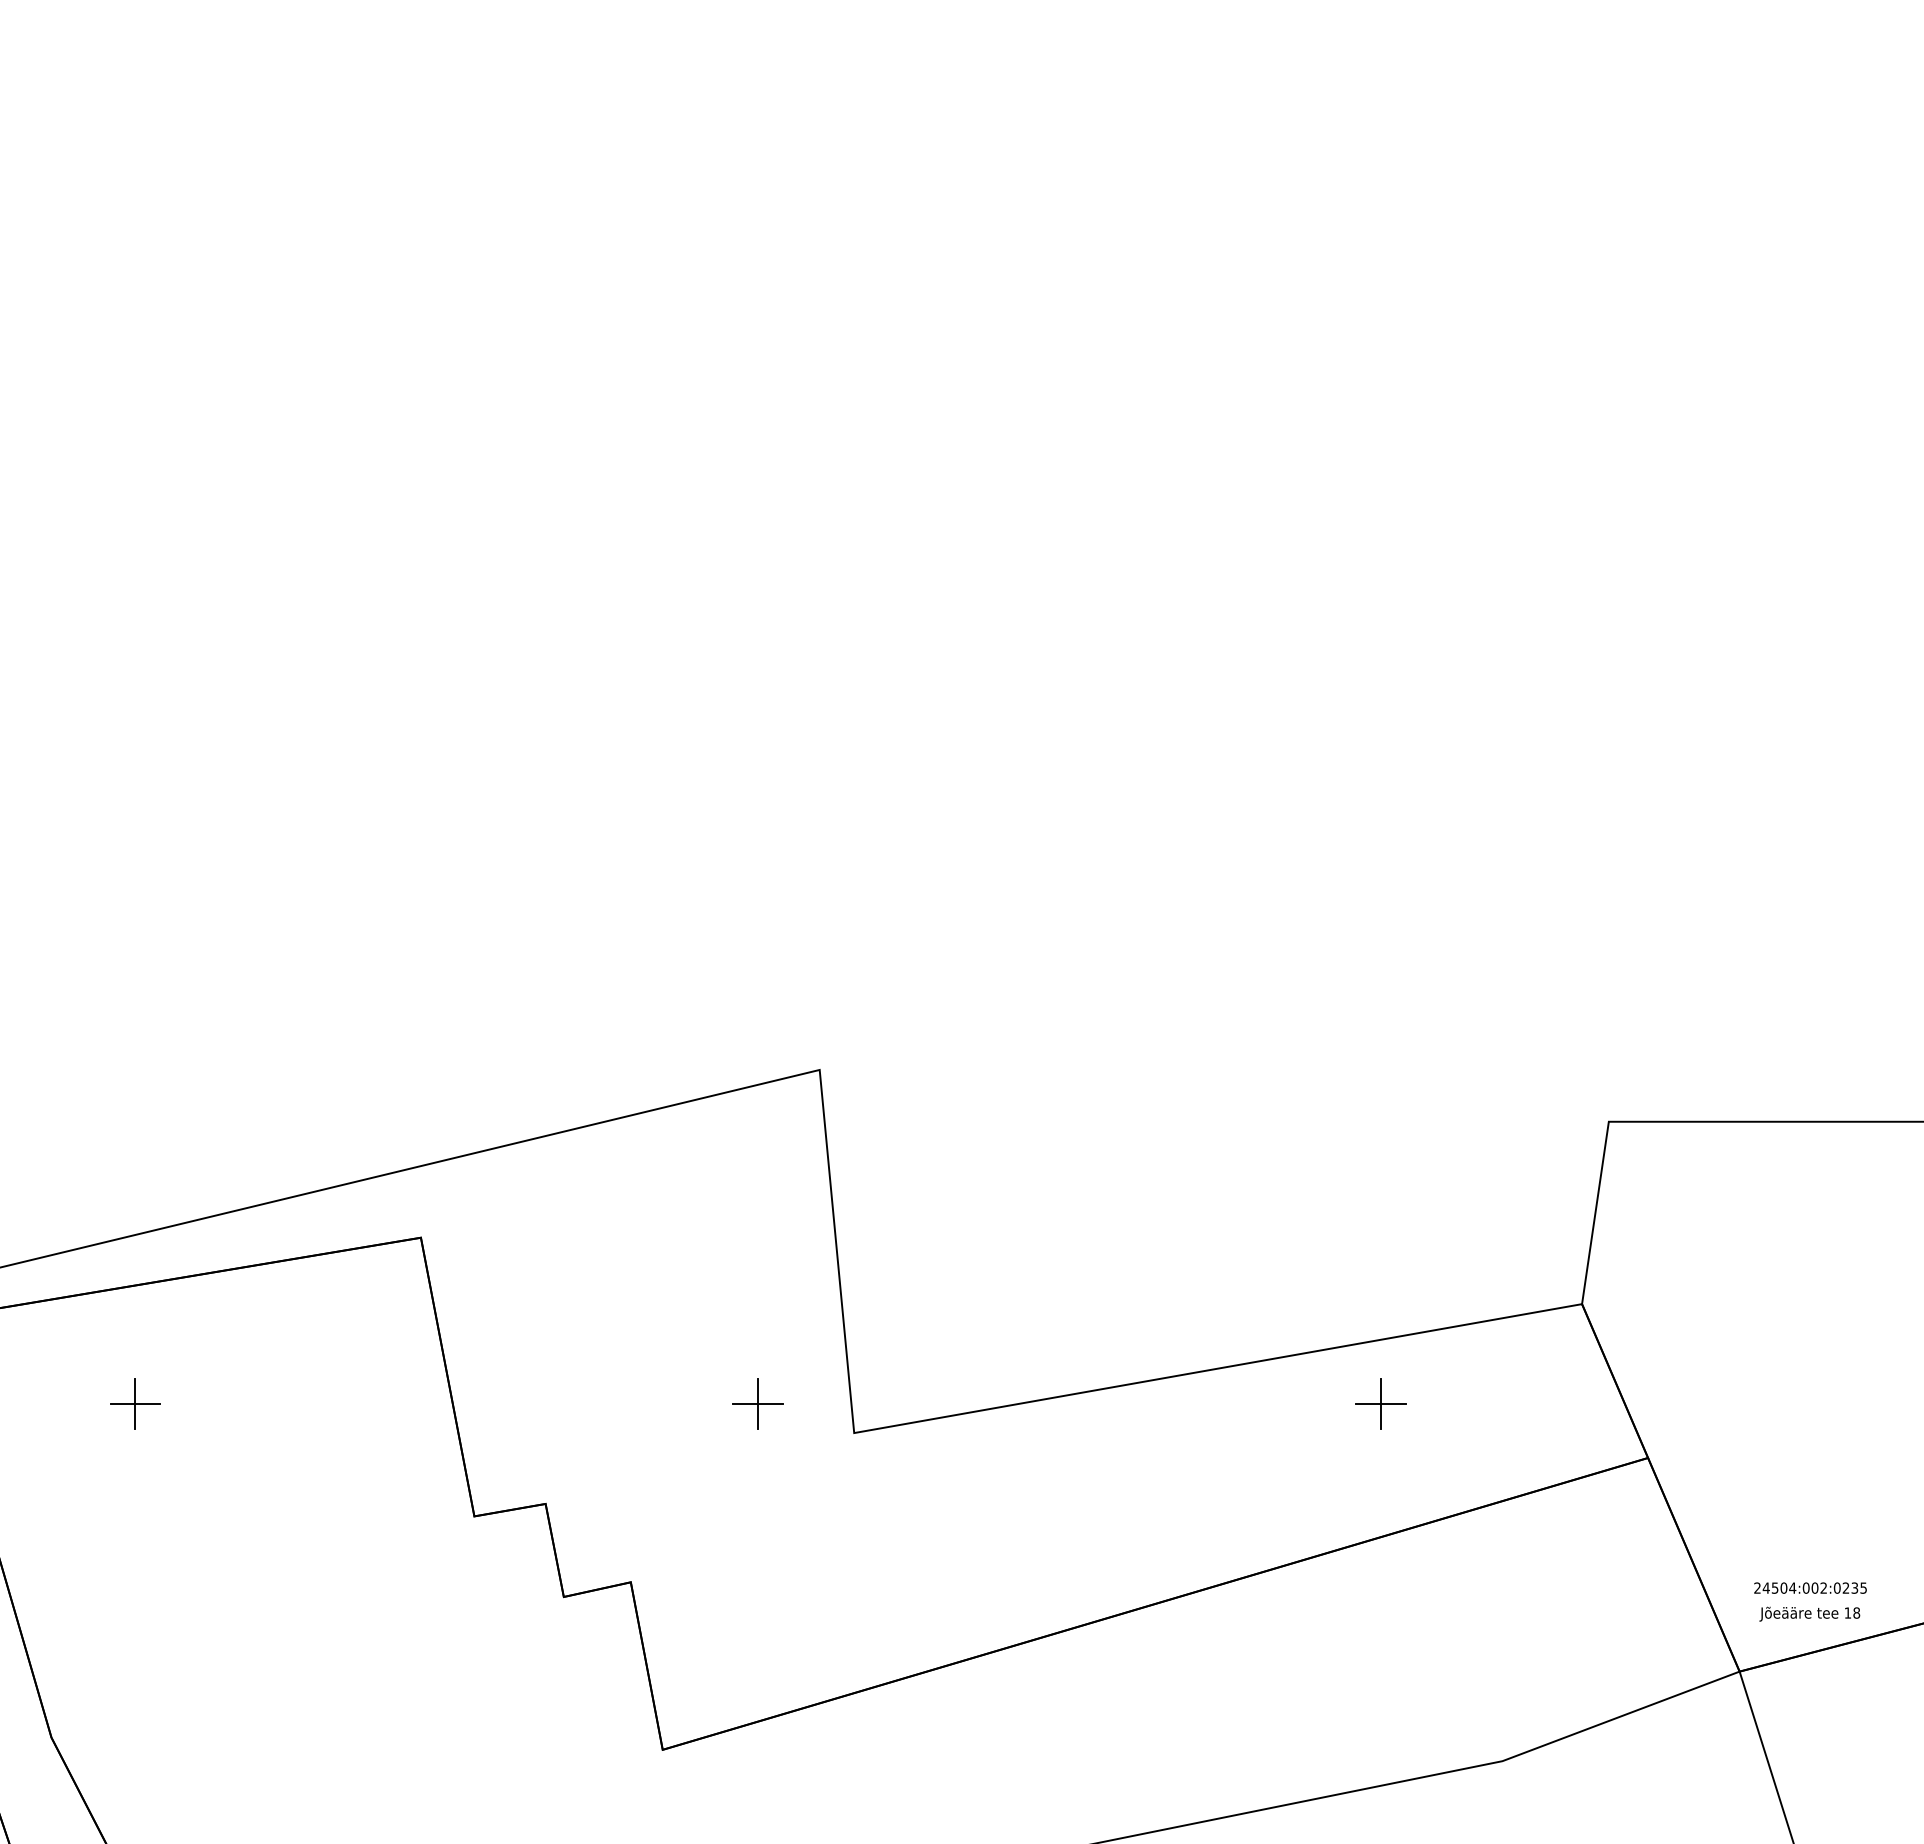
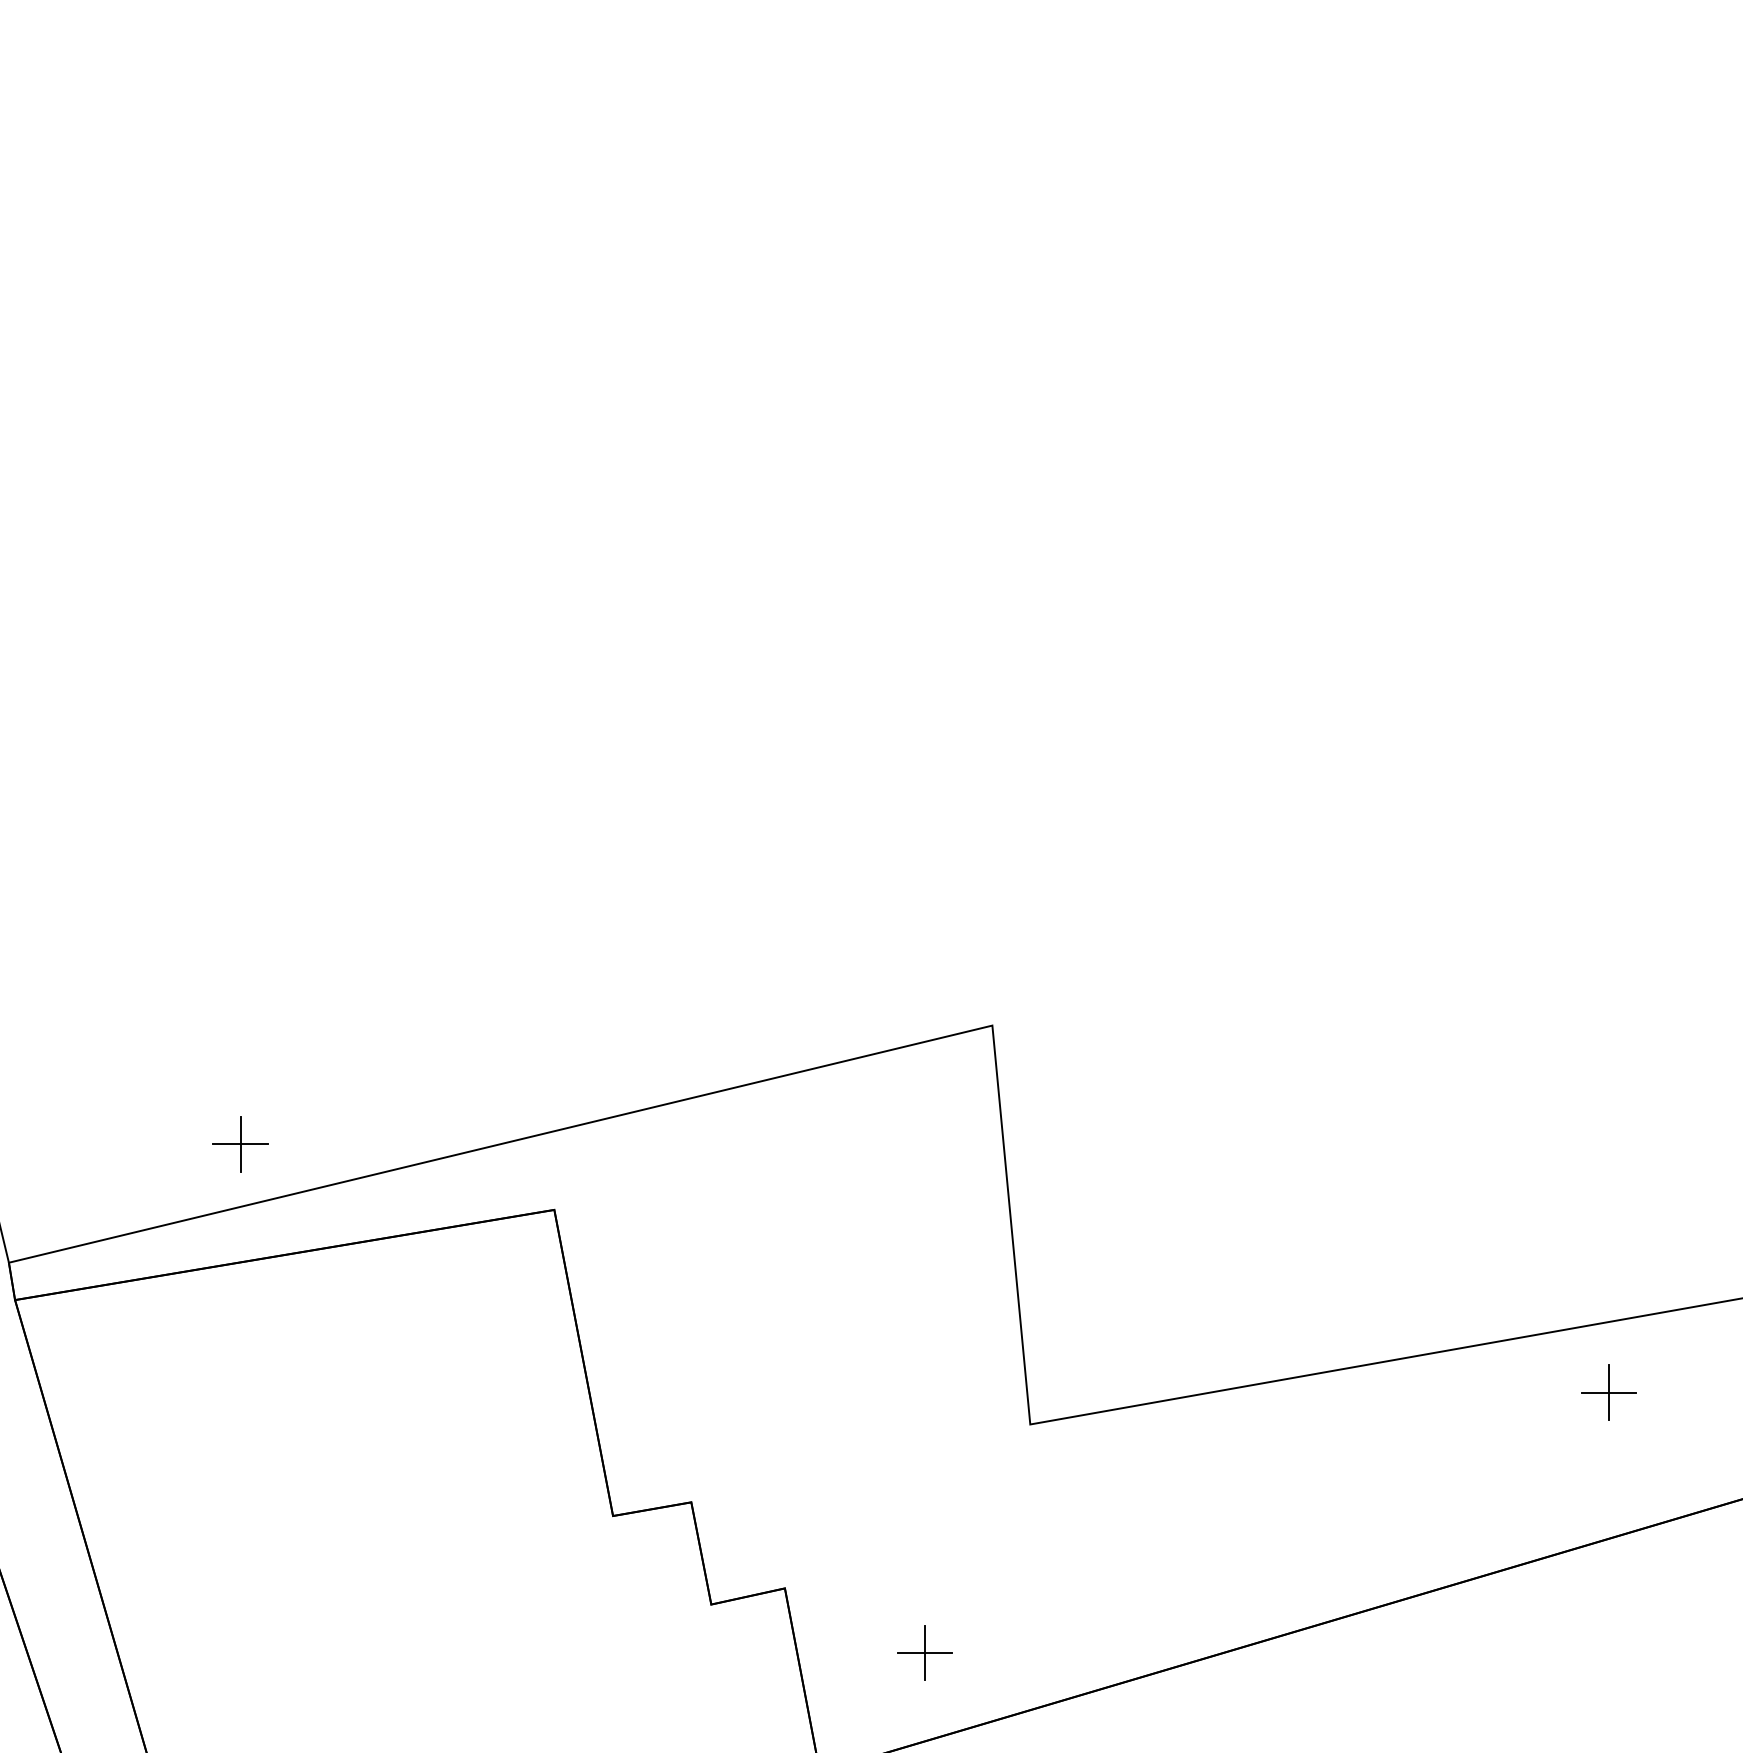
part: (135, 1403) -> (240, 1143), moved
part: (757, 1403) -> (924, 1652), moved

